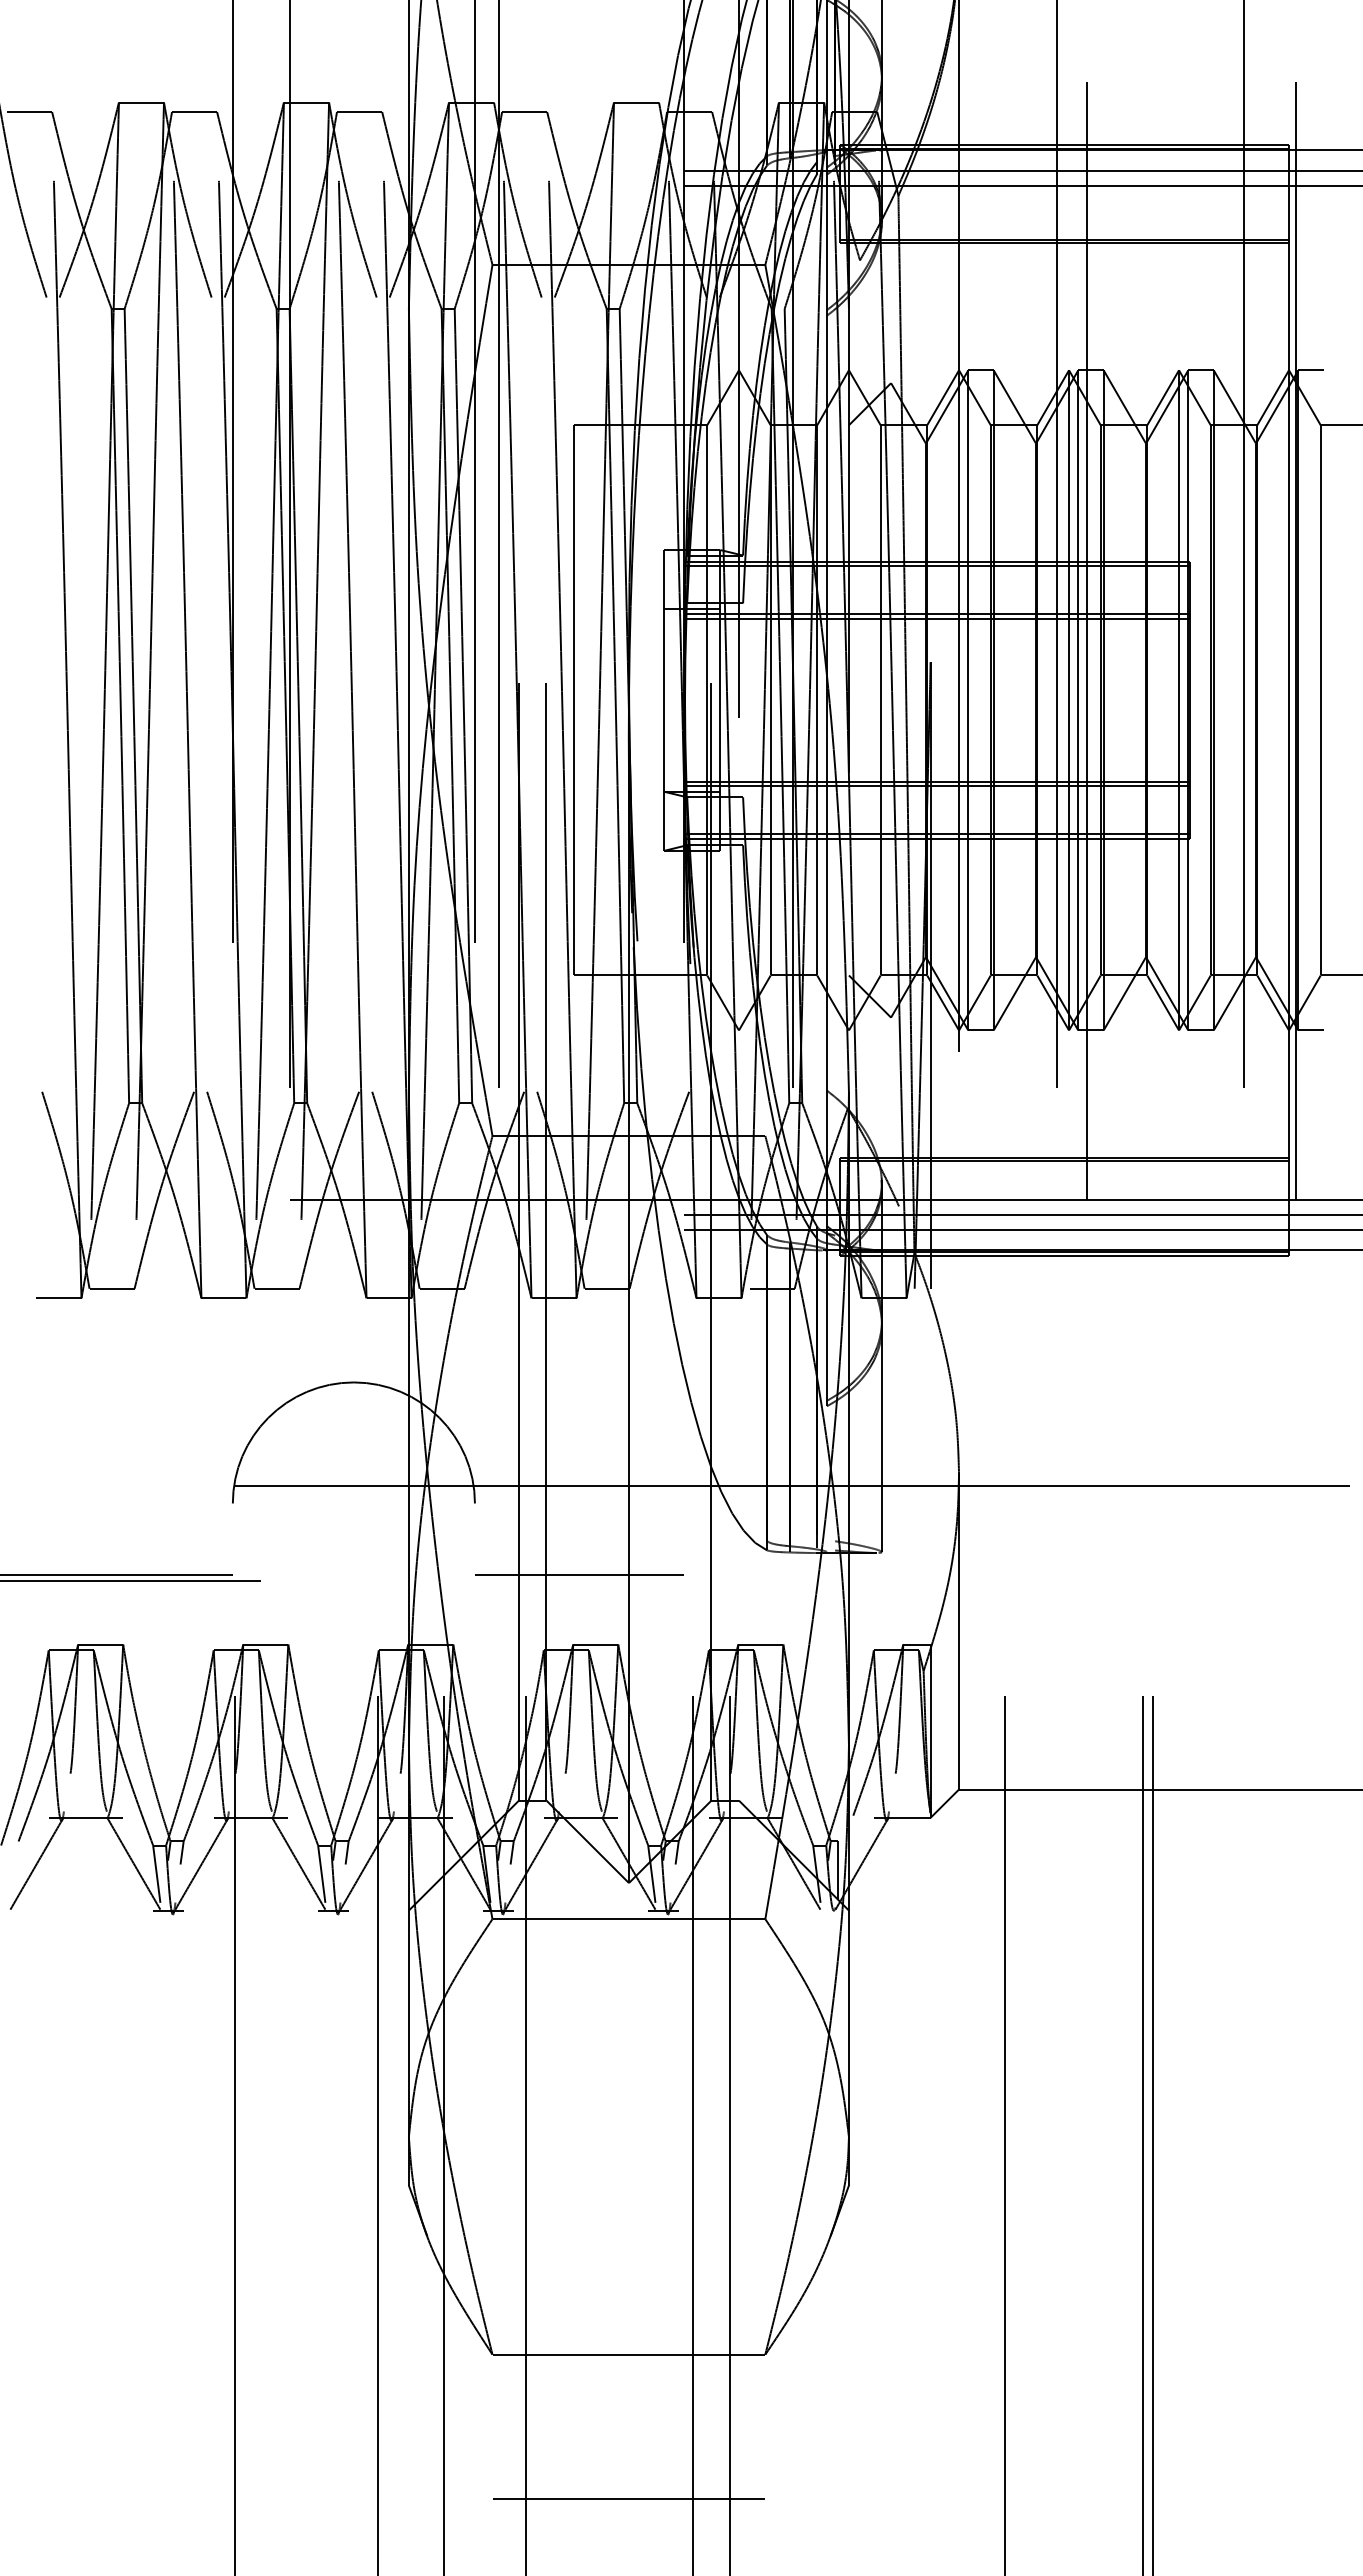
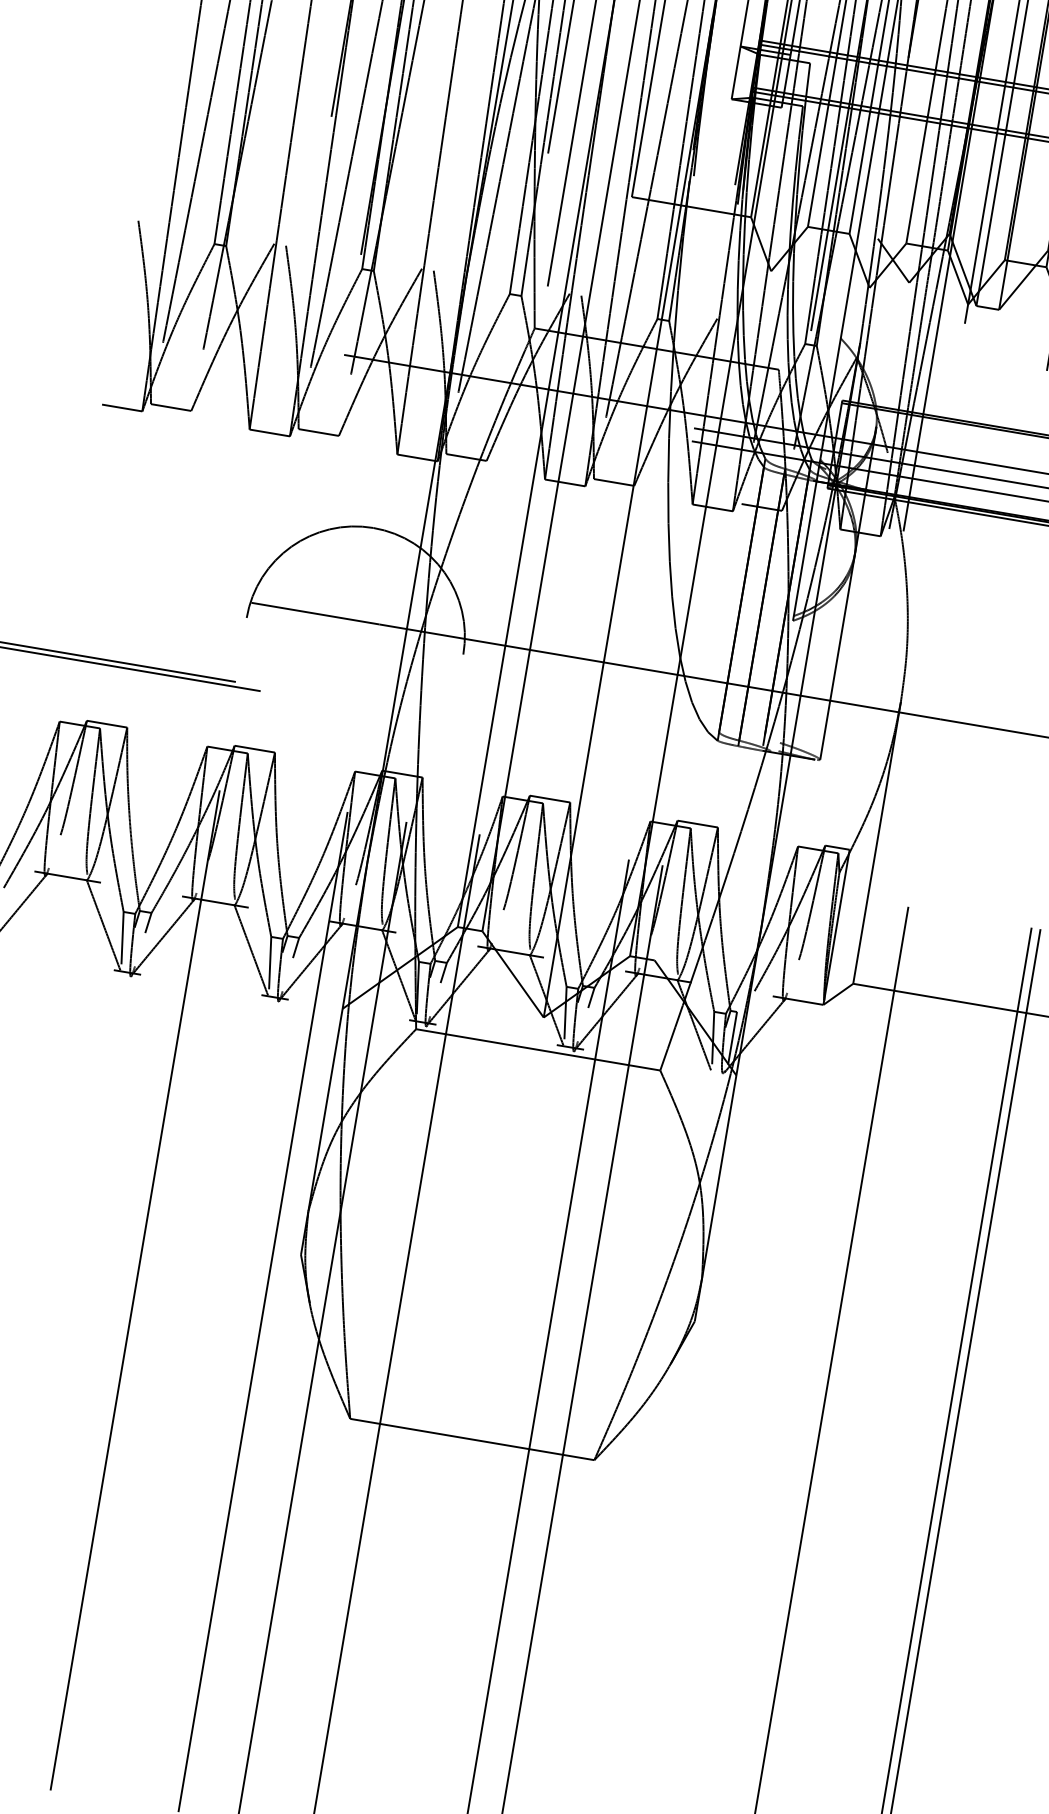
line: (578, 1575) -> (545, 734), removed
line: (628, 2498) -> (450, 1568), removed

